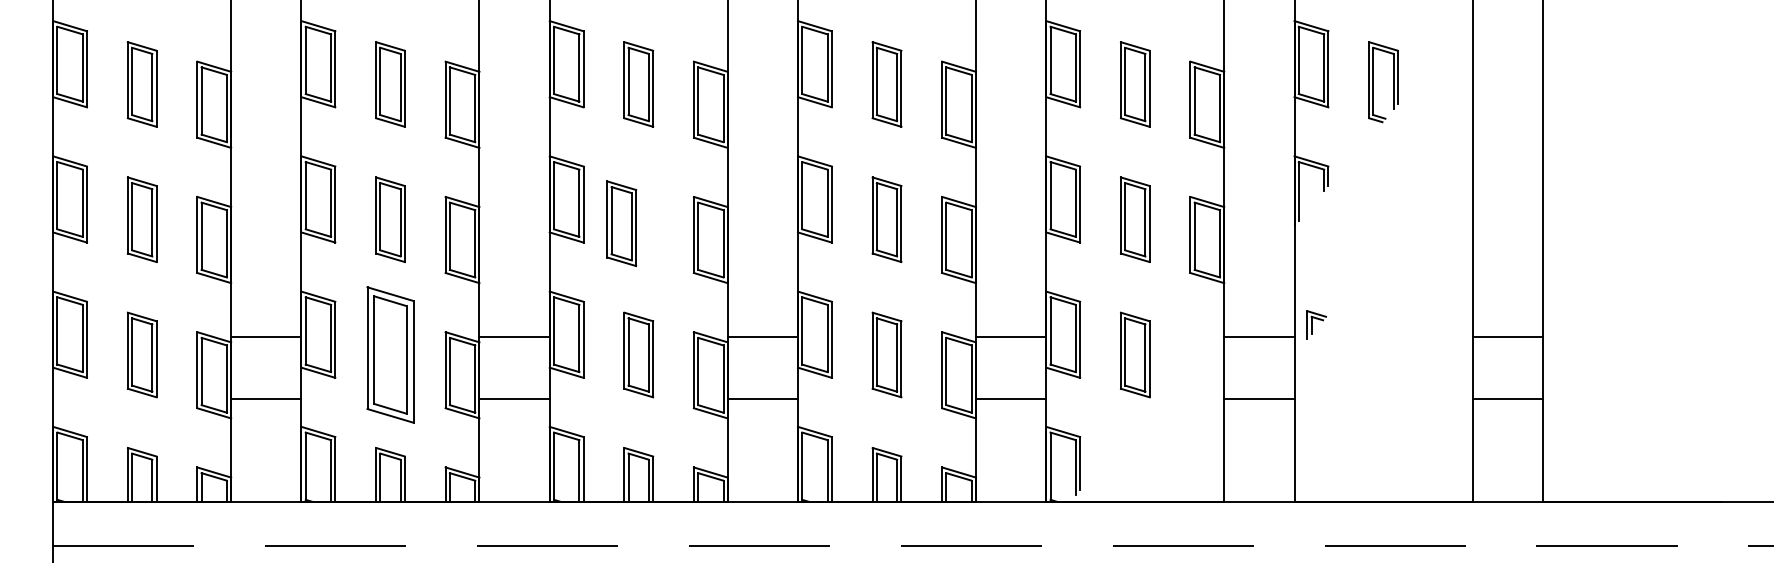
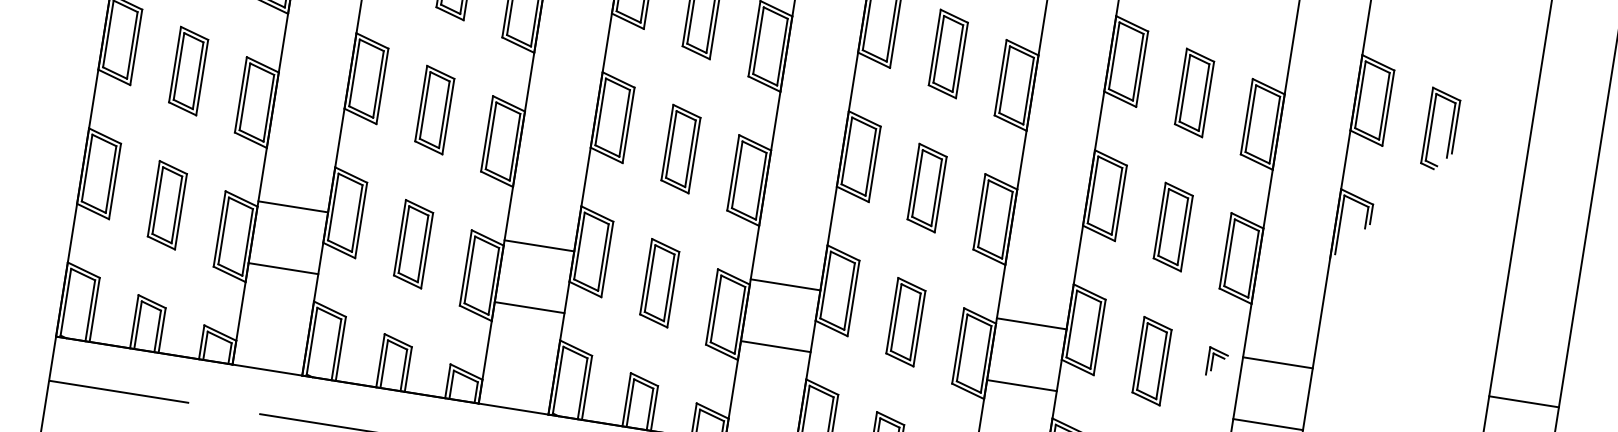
part: (621, 223) -> (680, 148), moved
part: (1316, 324) -> (1217, 361), moved
part: (390, 354) -> (413, 243), size x0.62

